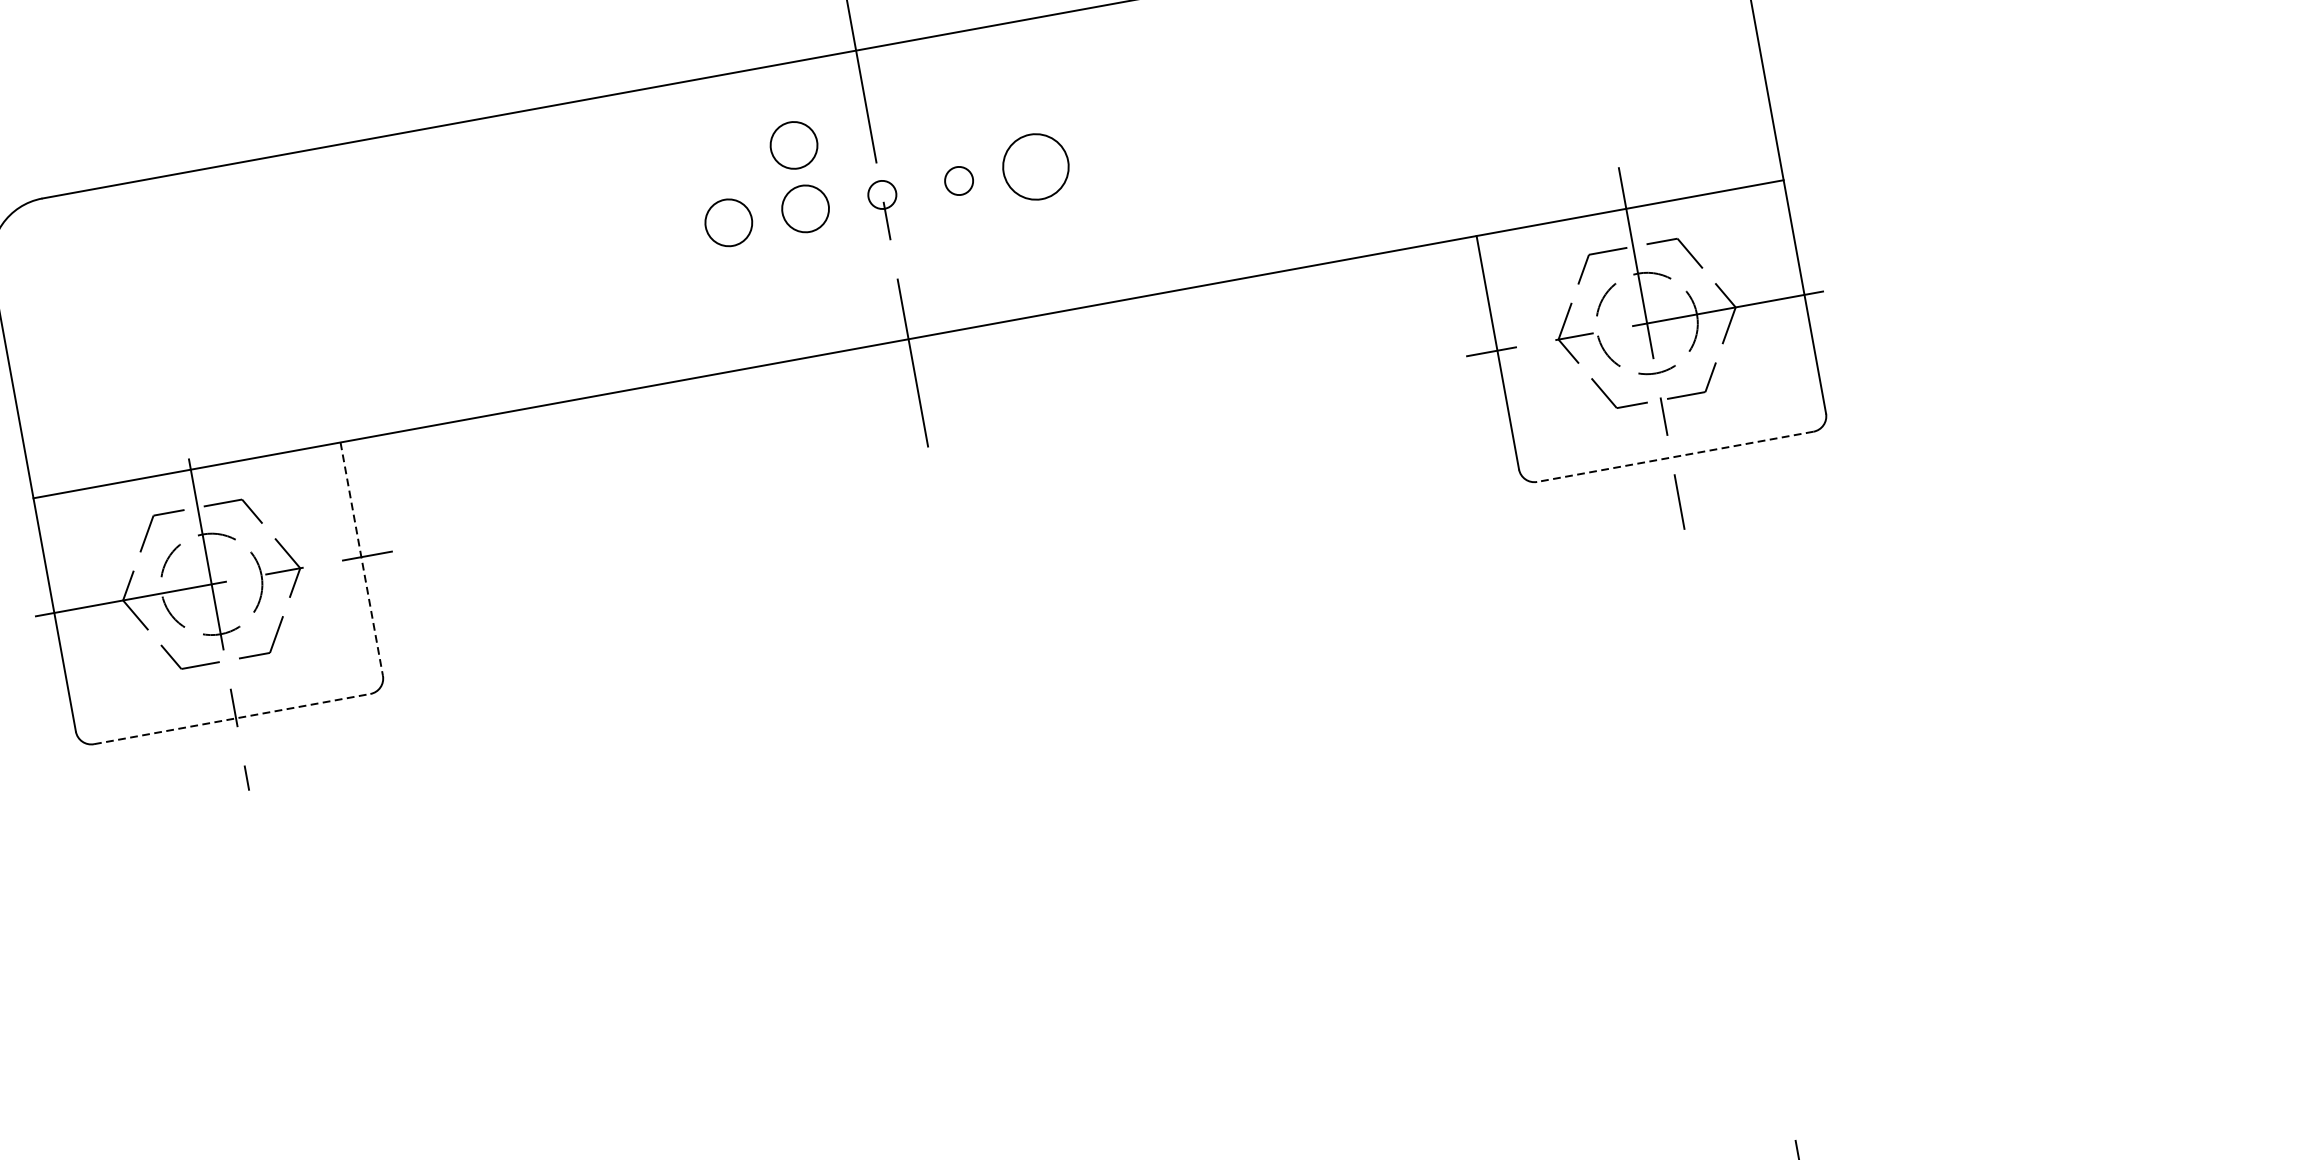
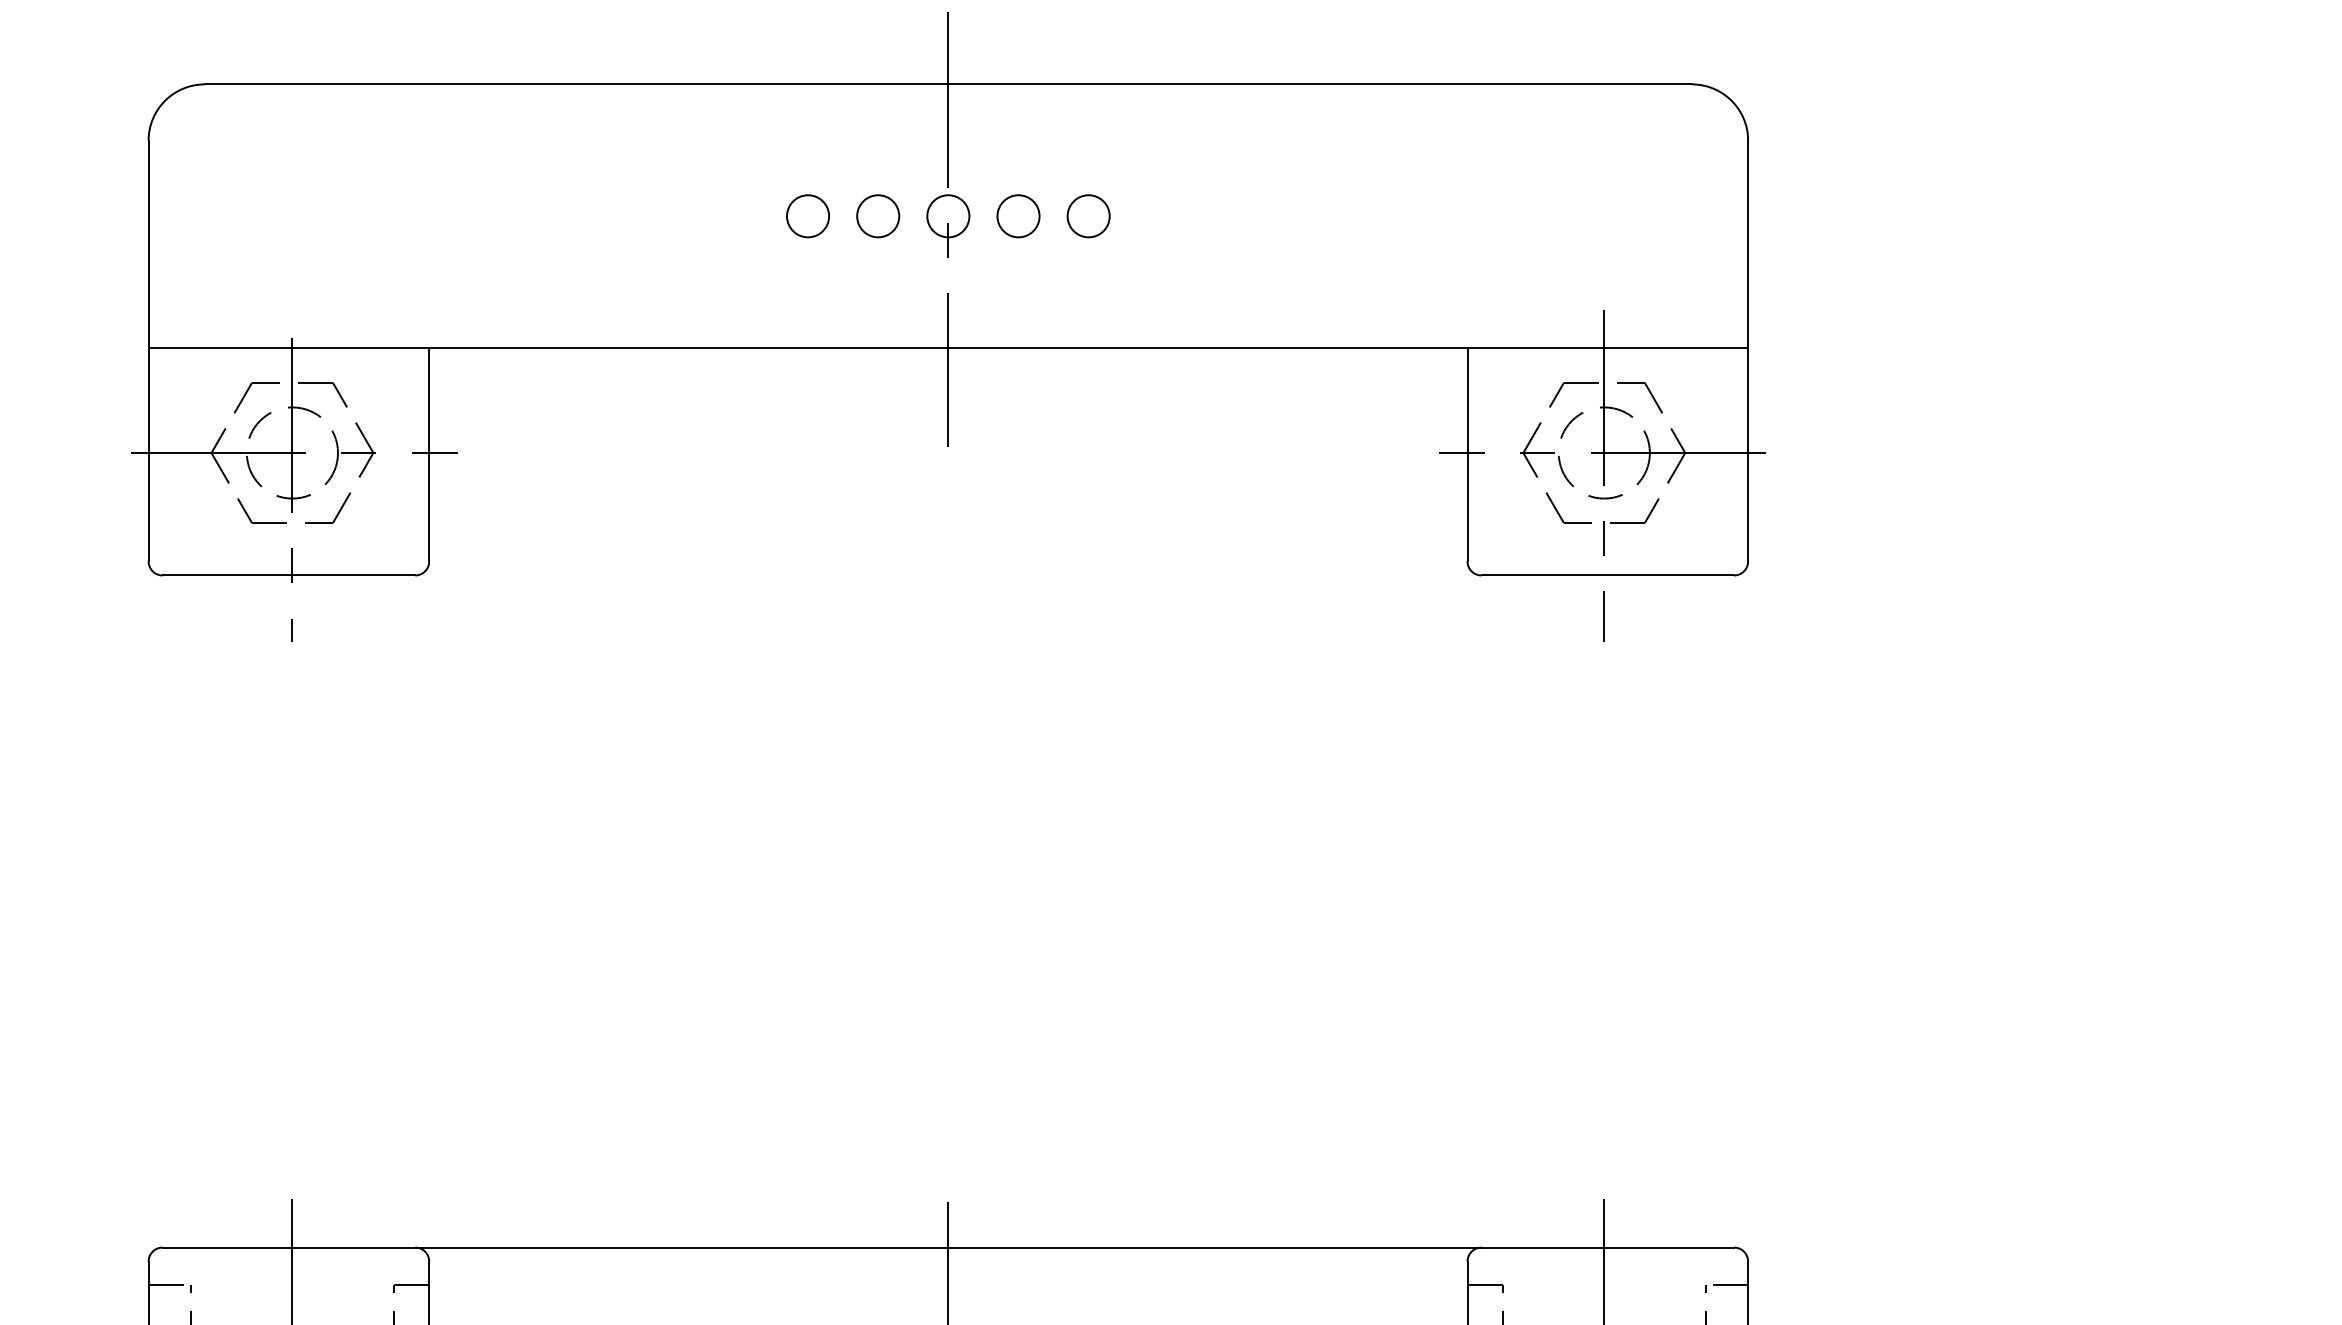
circle: (794, 145) -> (878, 158), removed
circle: (1035, 167) -> (1088, 216), size x0.71
circle: (959, 181) -> (1018, 216), size x1.67
circle: (882, 195) -> (948, 216), size x1.67
line: (1674, 456) -> (1607, 575), dashed -> solid
line: (361, 558) -> (429, 454), dashed -> solid
line: (232, 718) -> (289, 575), dashed -> solid

